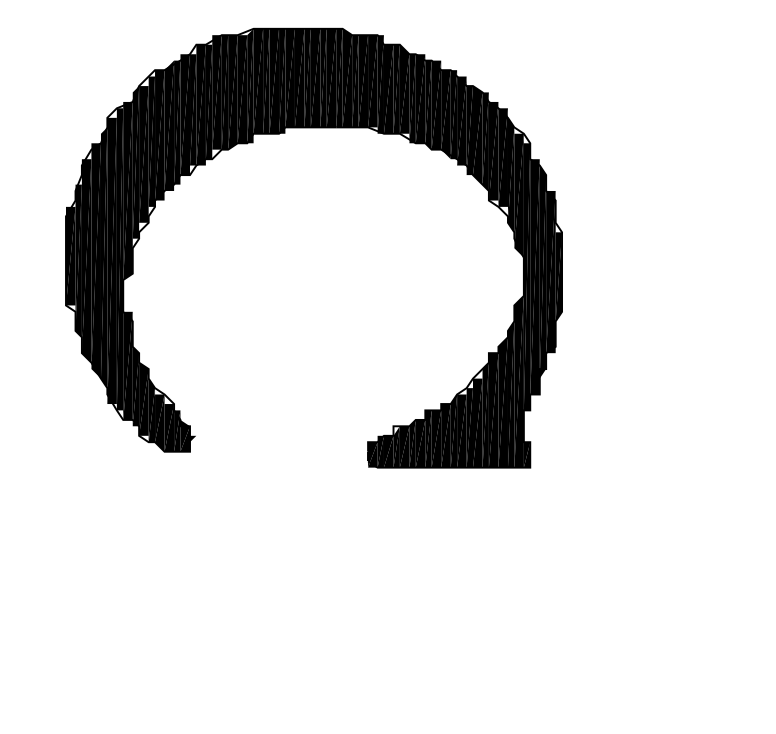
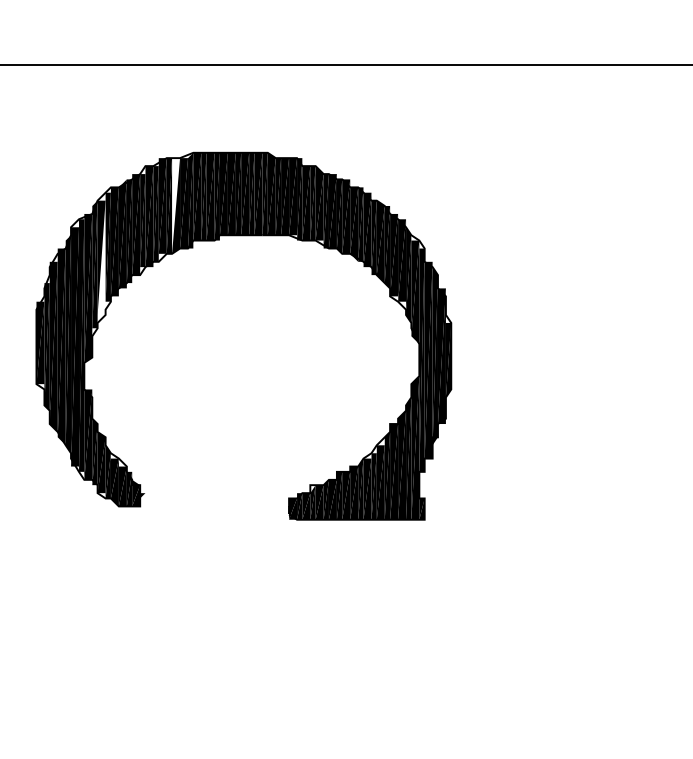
fill: (233, 91) -> (176, 205), removed
fill: (143, 154) -> (101, 257), removed

